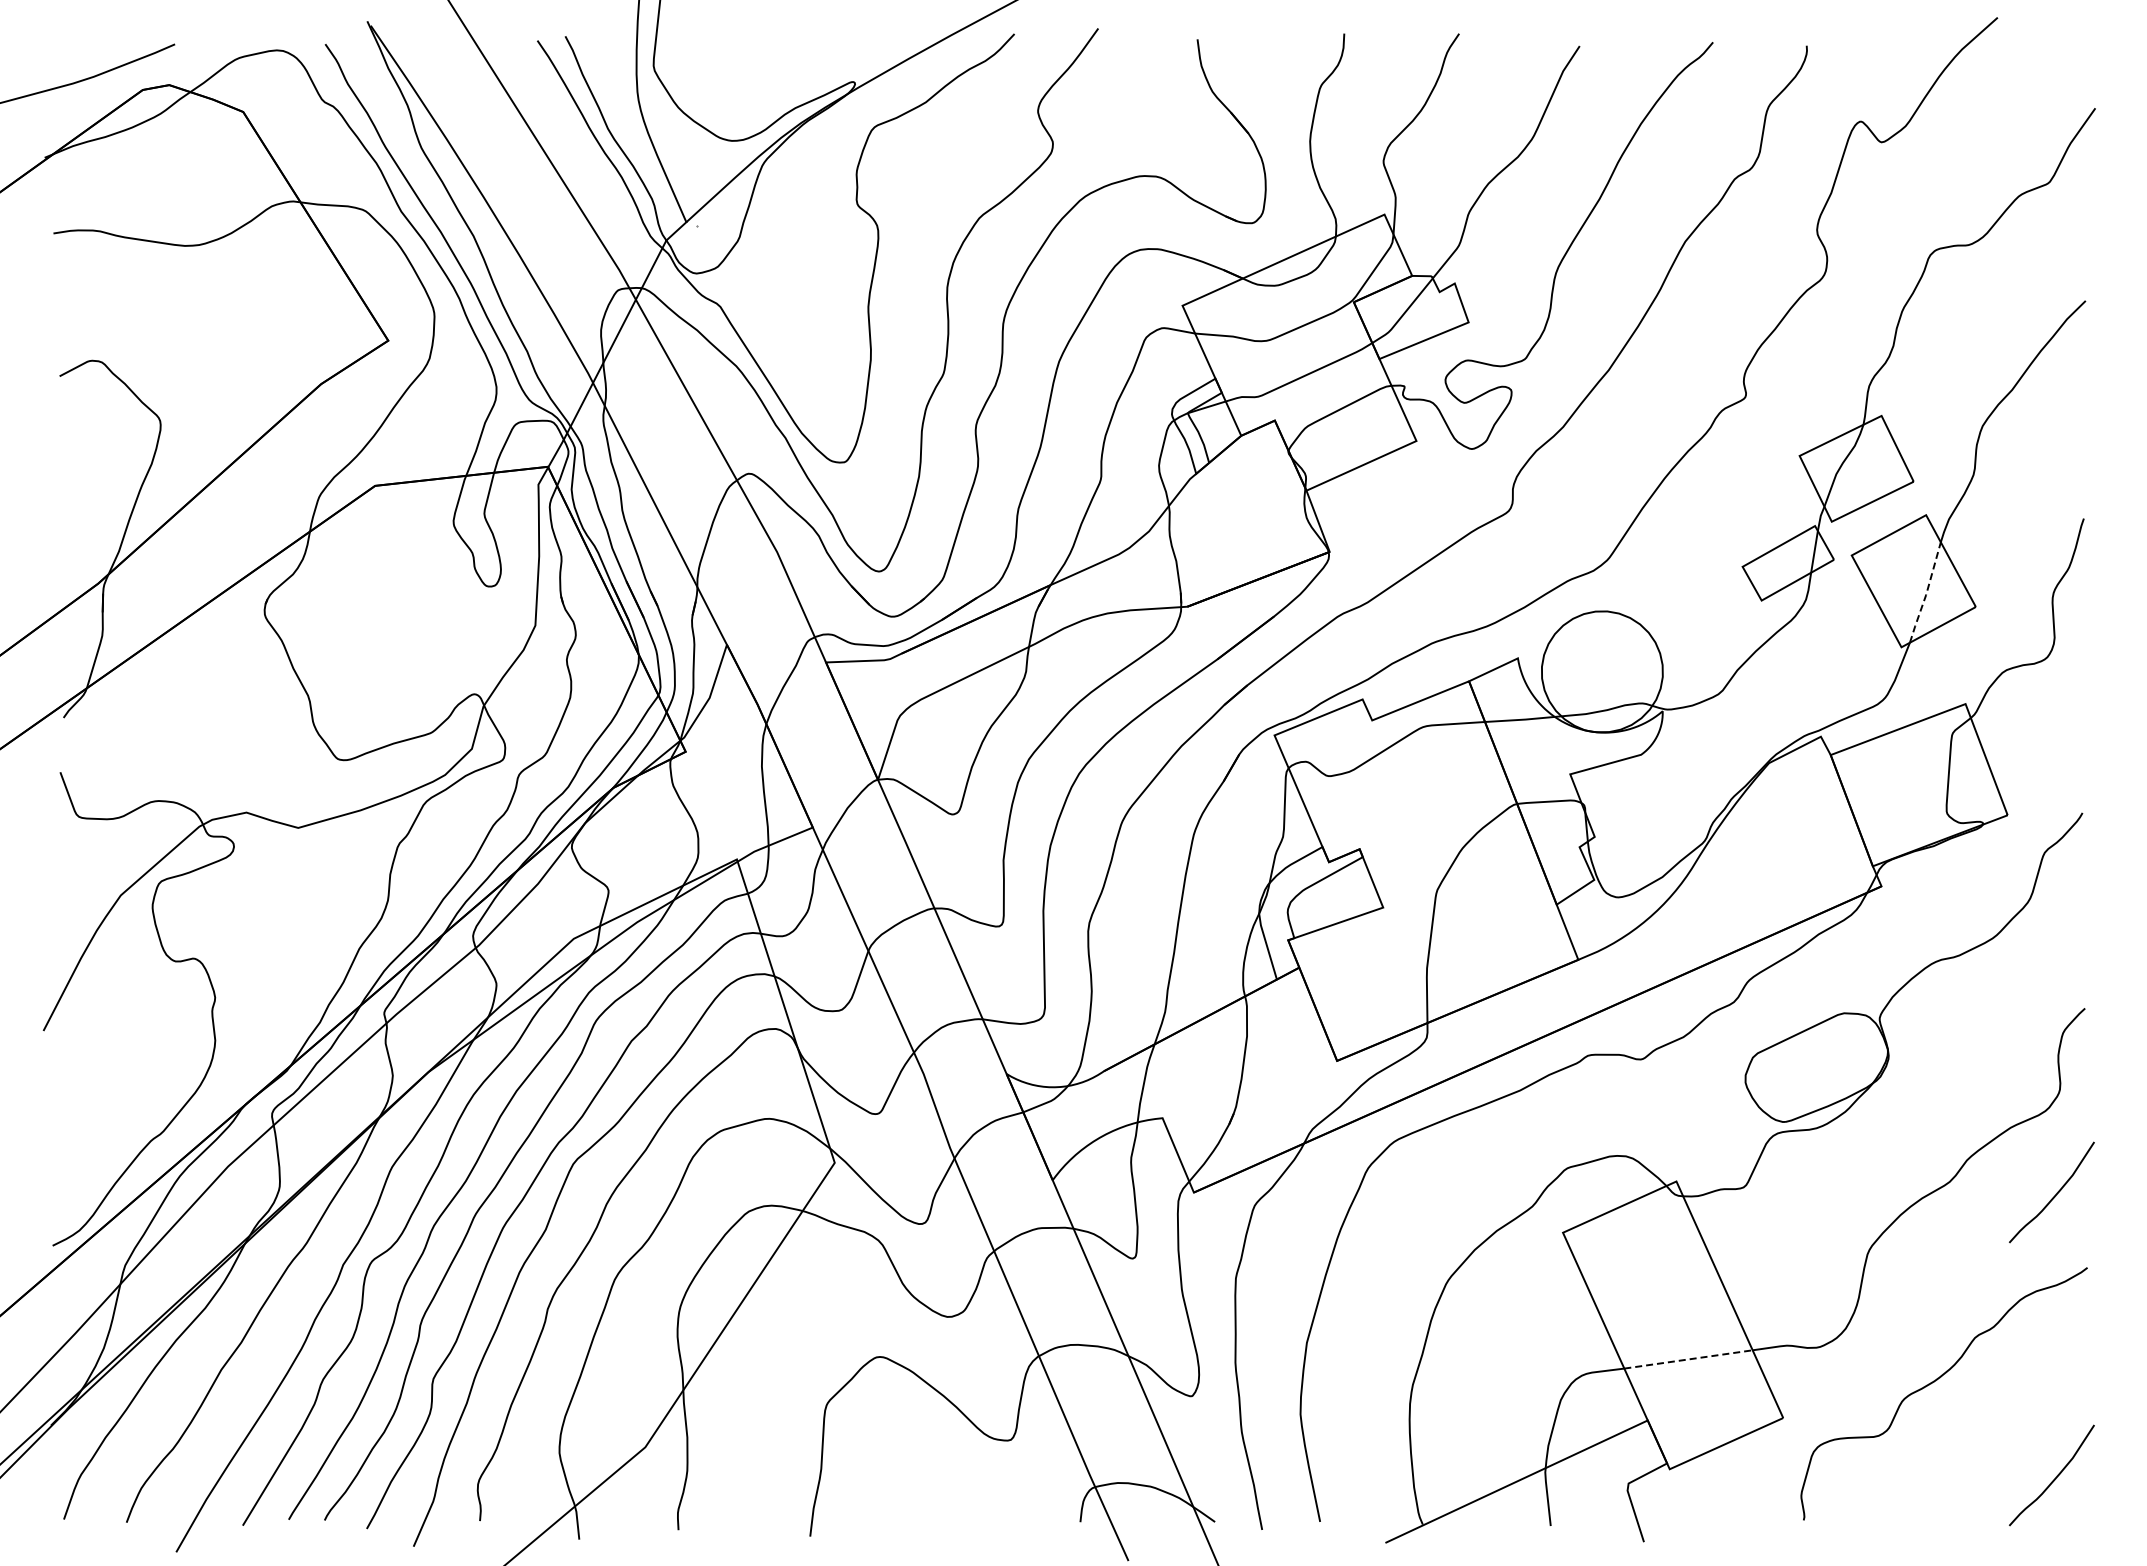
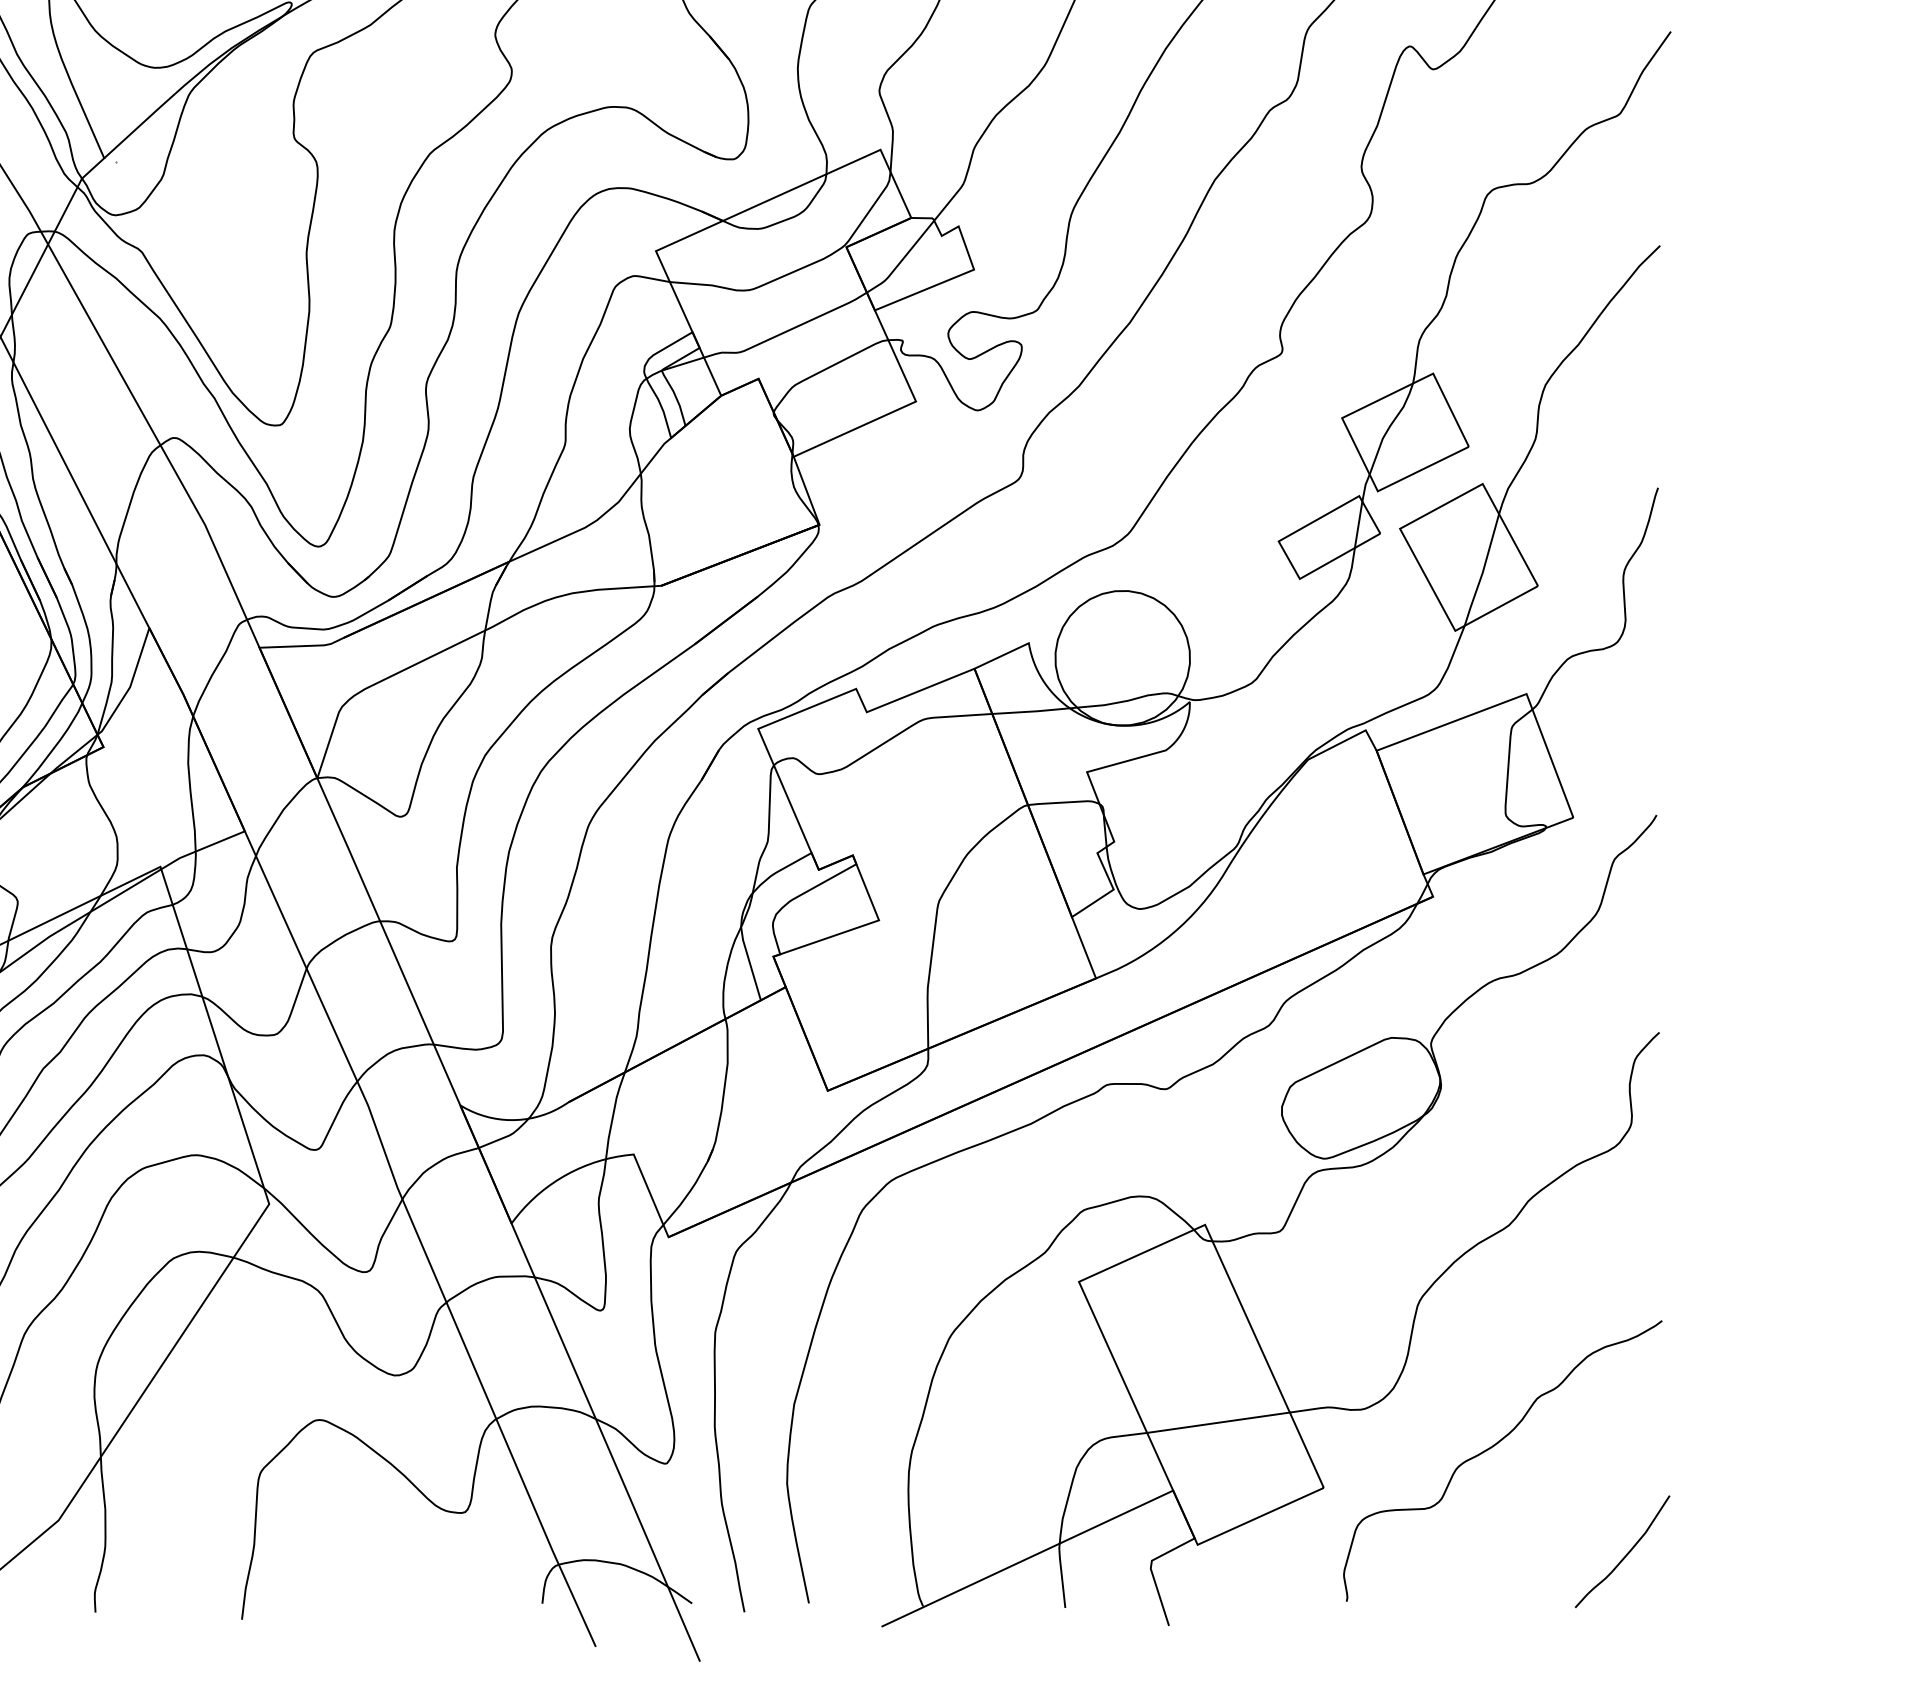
line: (1926, 594) -> (1483, 572), dashed -> solid
curve: (2054, 1195) -> (1625, 1240), removed
line: (1688, 1359) -> (1218, 1422), dashed -> solid

